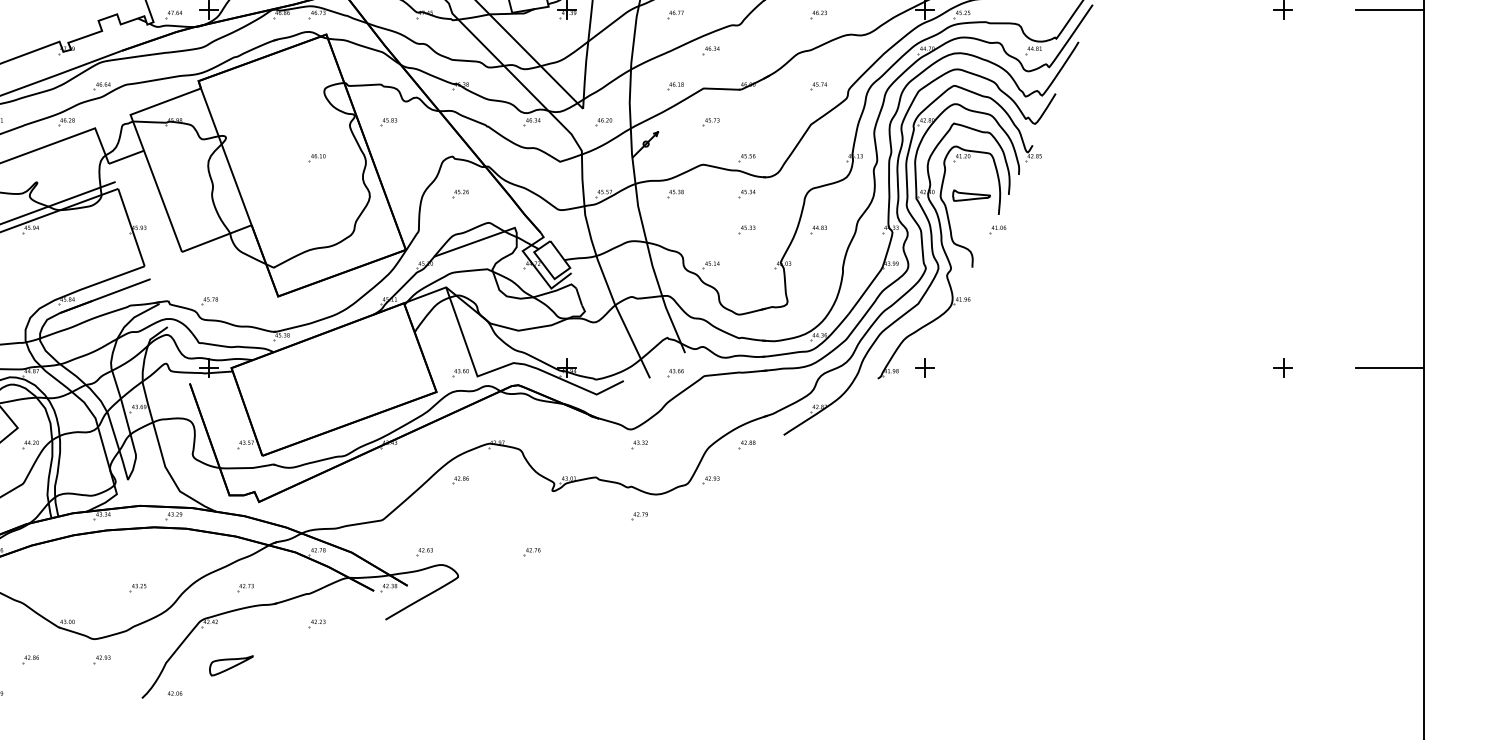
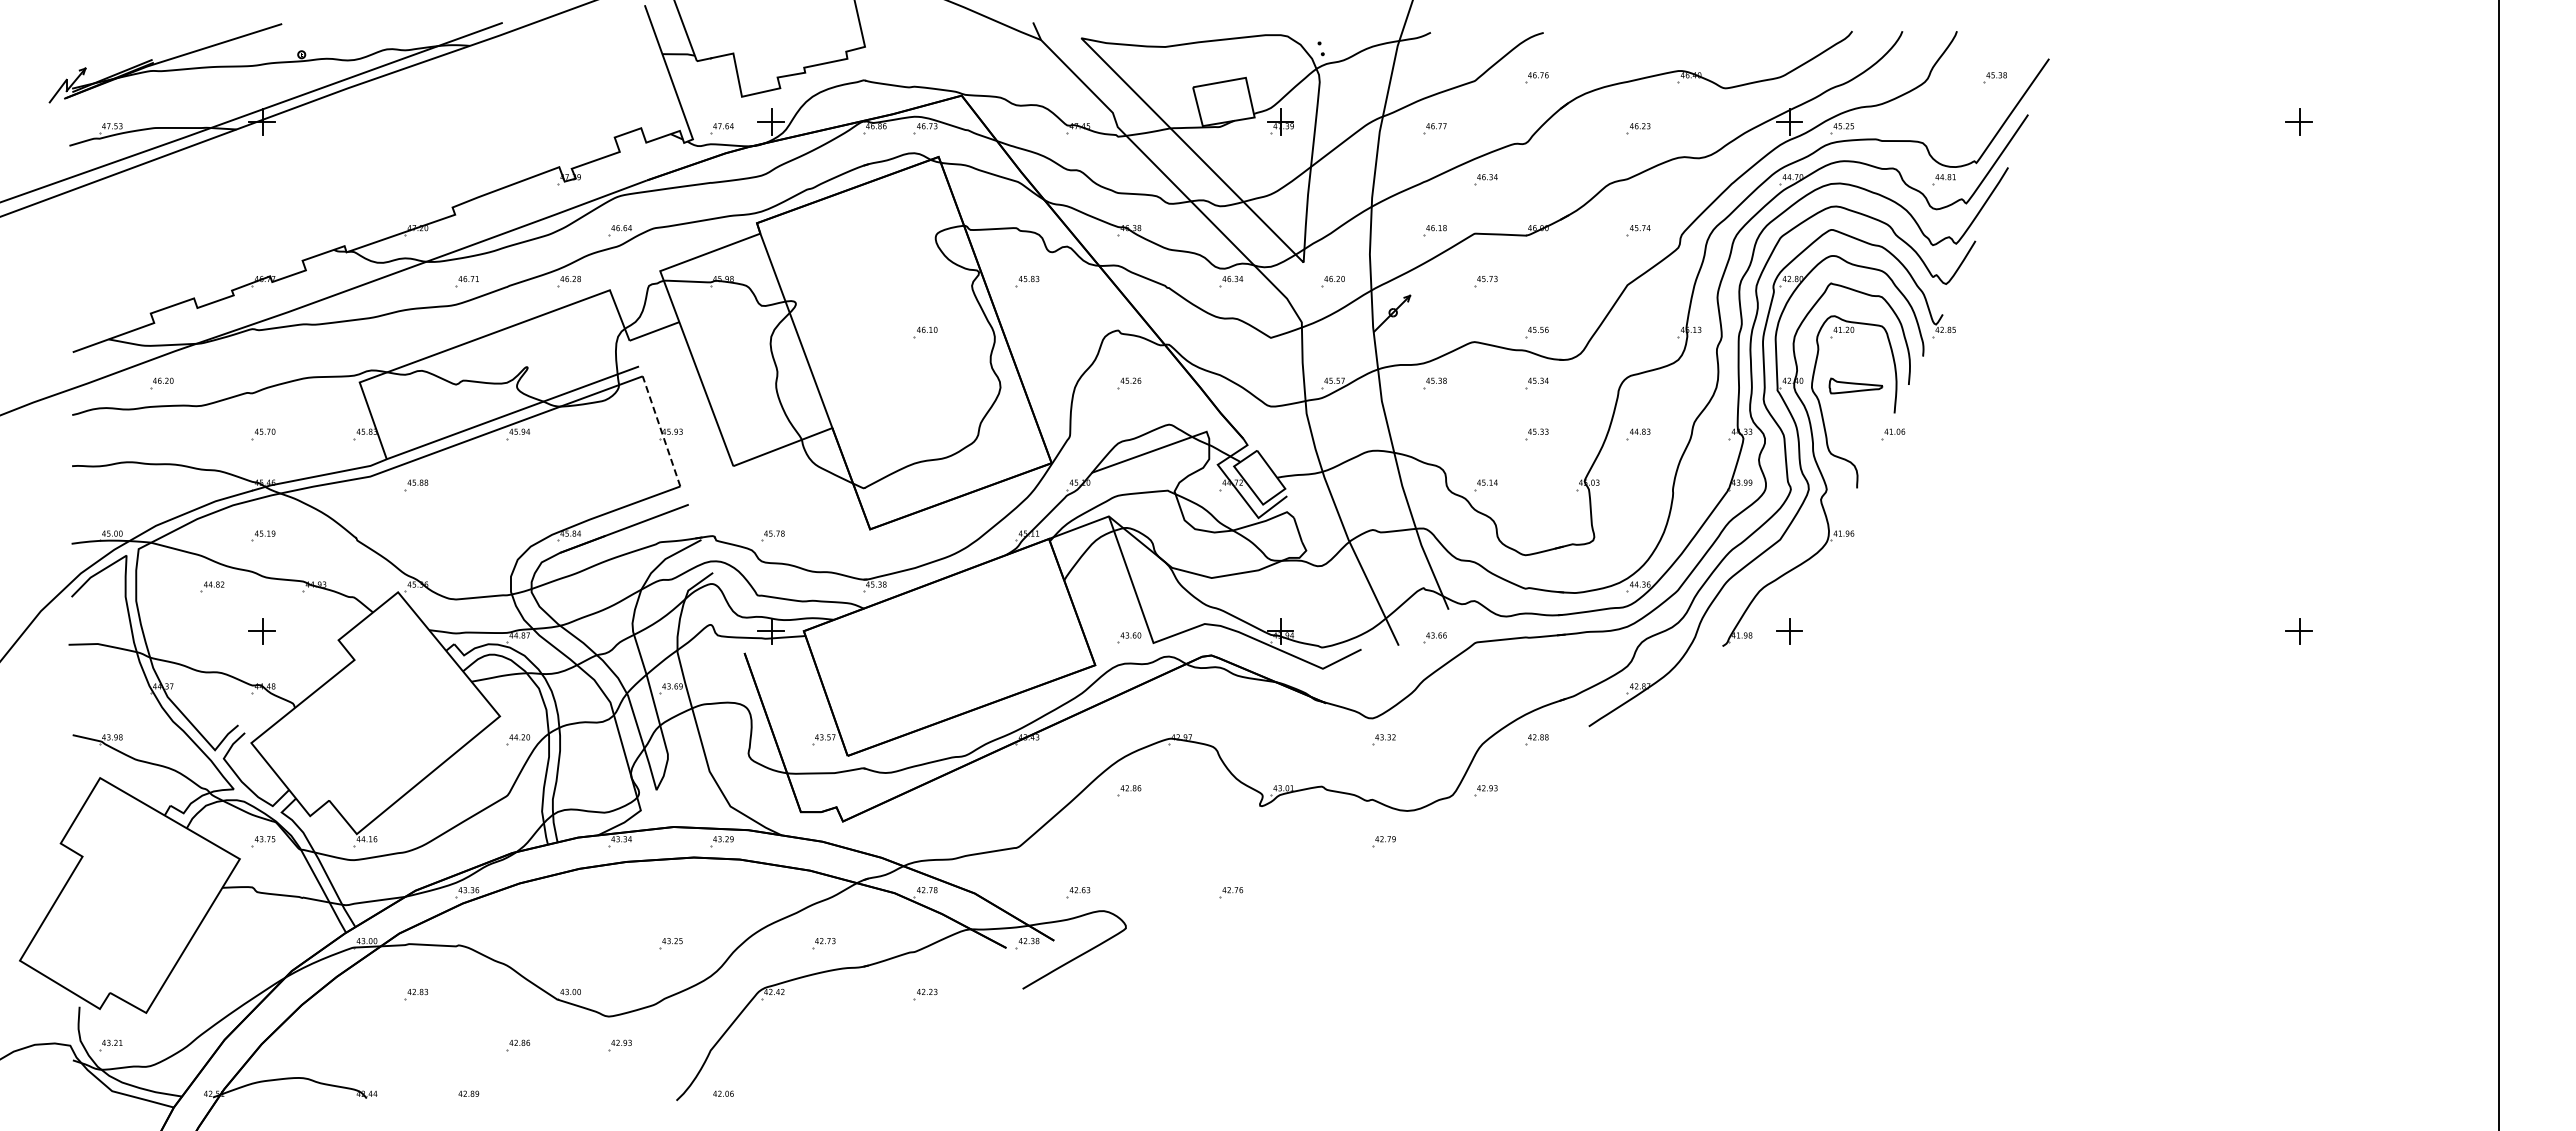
line: (1389, 9) -> (2449, 121), removed
line: (131, 226) -> (661, 430), solid -> dashed
line: (1389, 367) -> (2449, 630), removed
part: (231, 665) -> (803, 1054), removed

